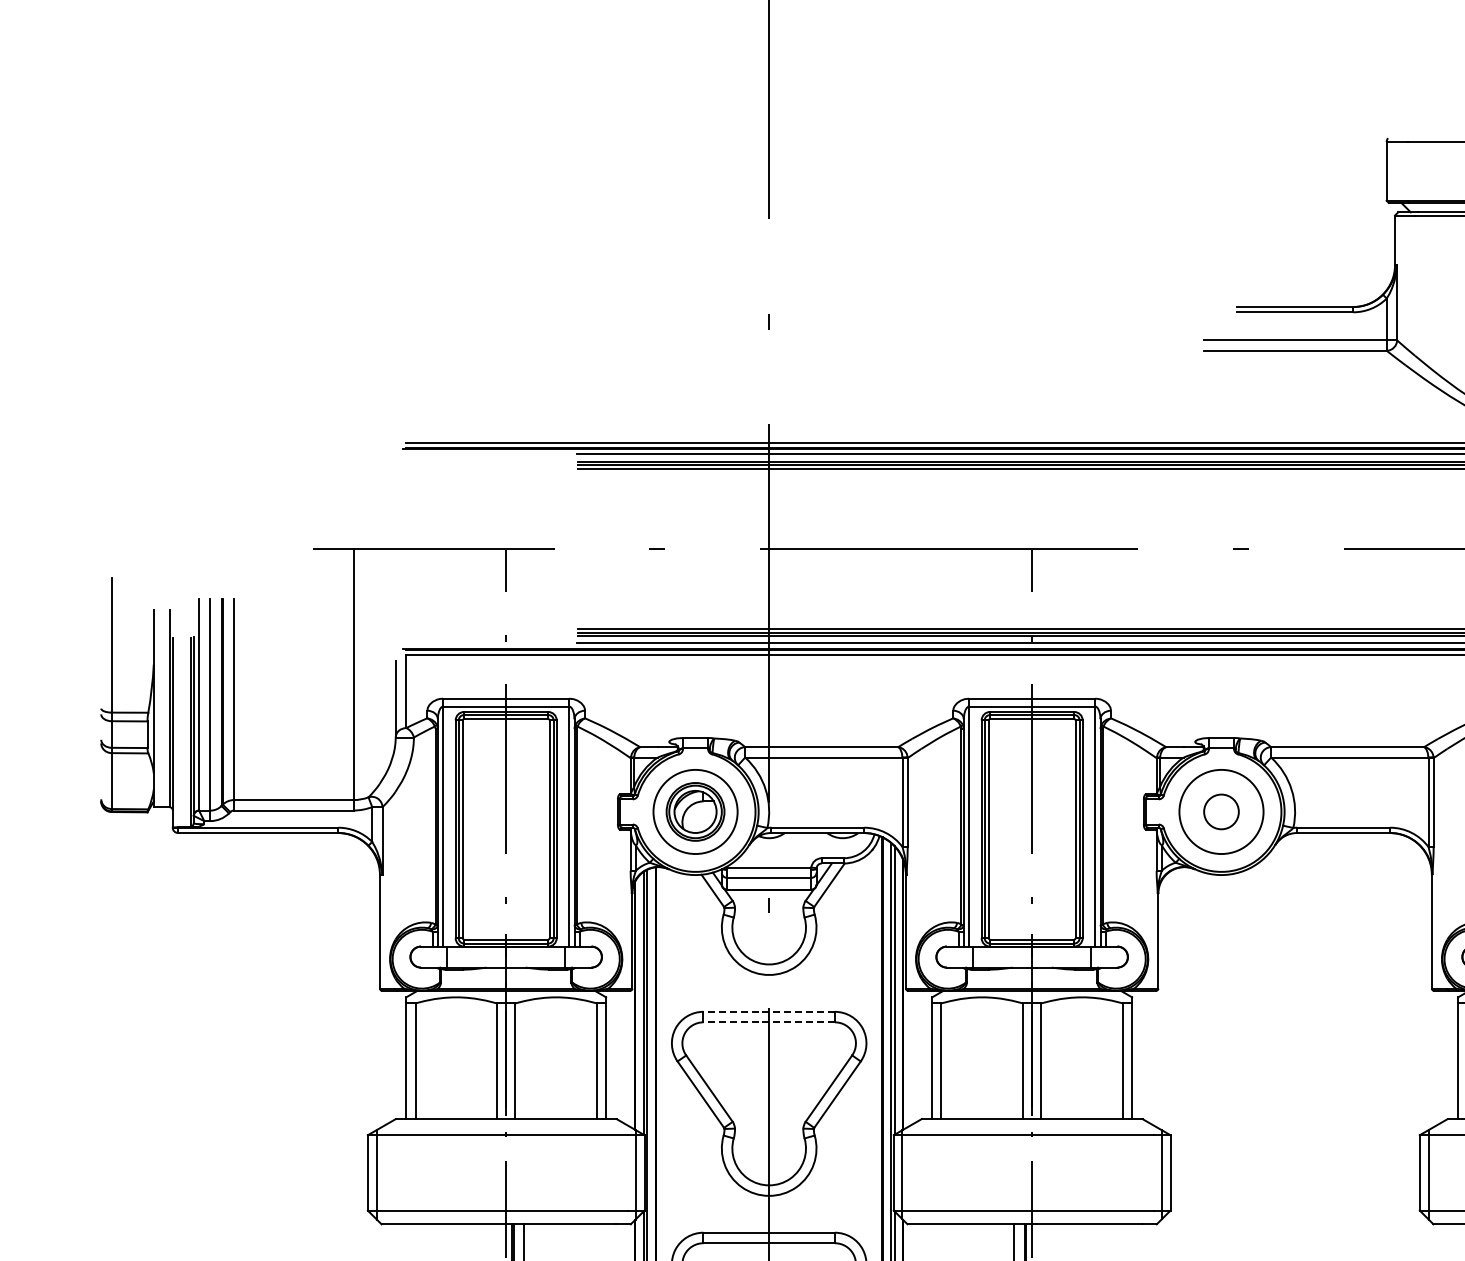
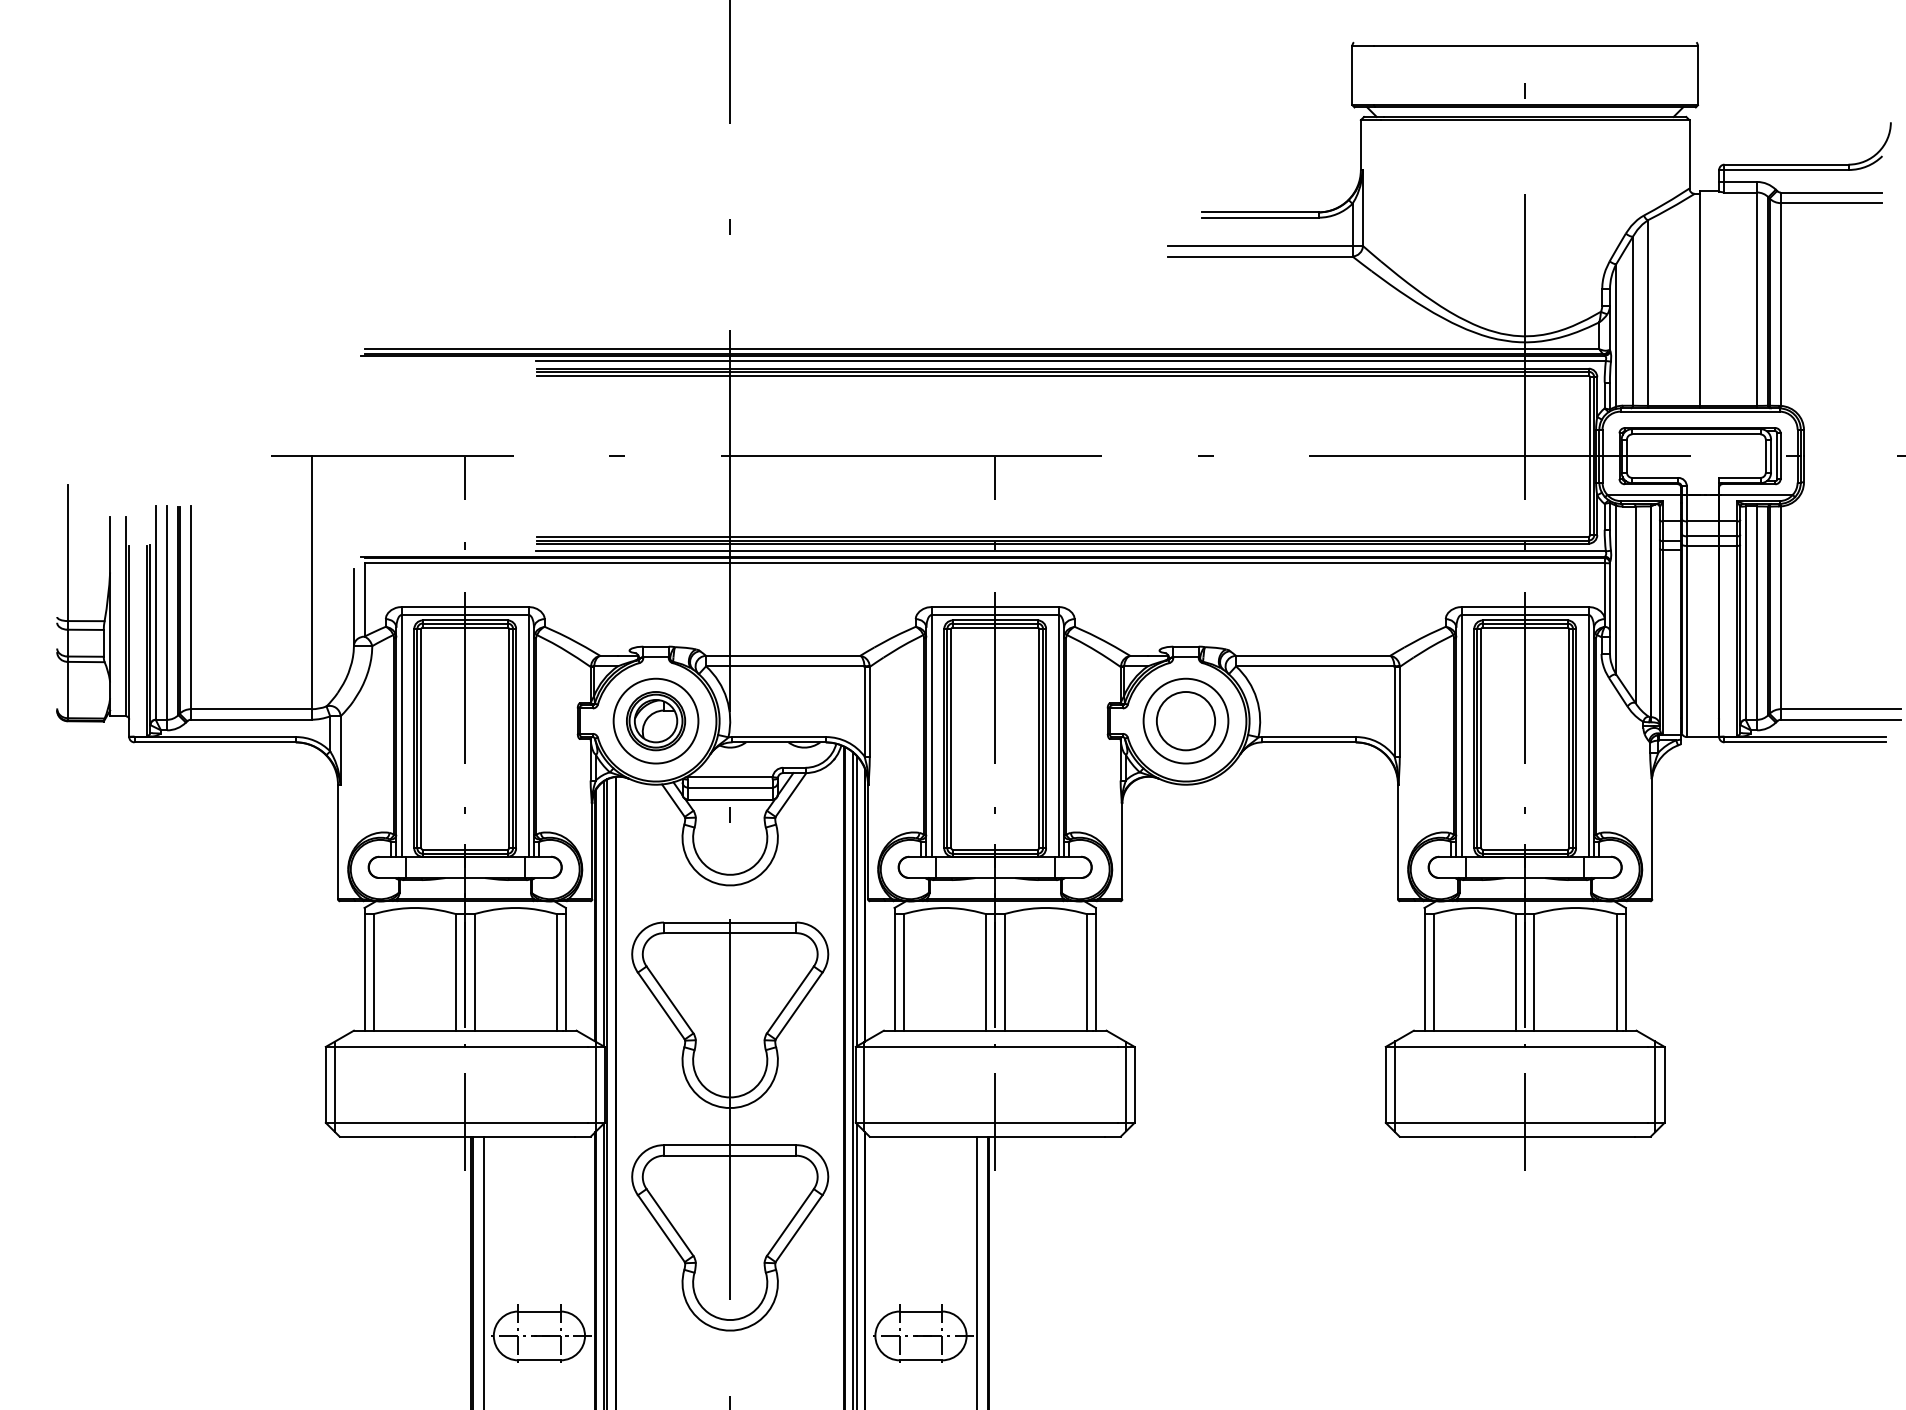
circle: (1220, 811) -> (1185, 720), size x1.67
line: (768, 1011) -> (729, 922), dashed -> solid
line: (768, 1022) -> (729, 933), dashed -> solid

